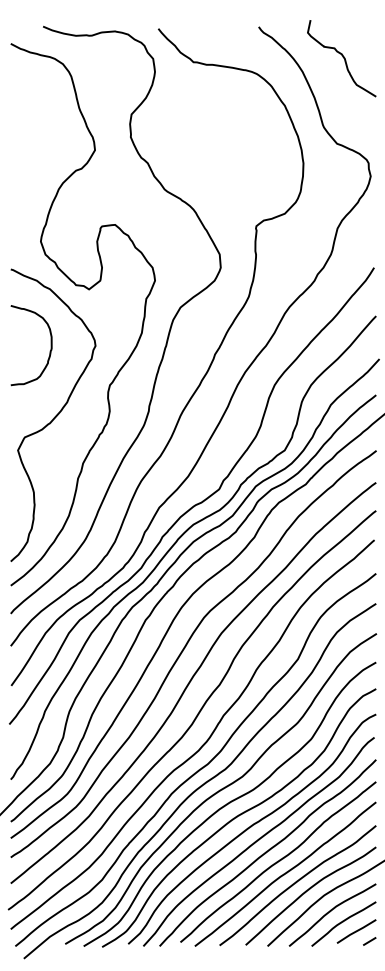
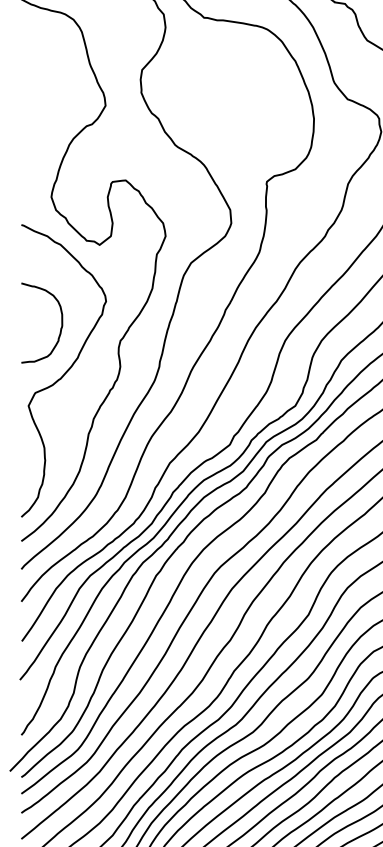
curve: (49, 351) -> (60, 329), moved

